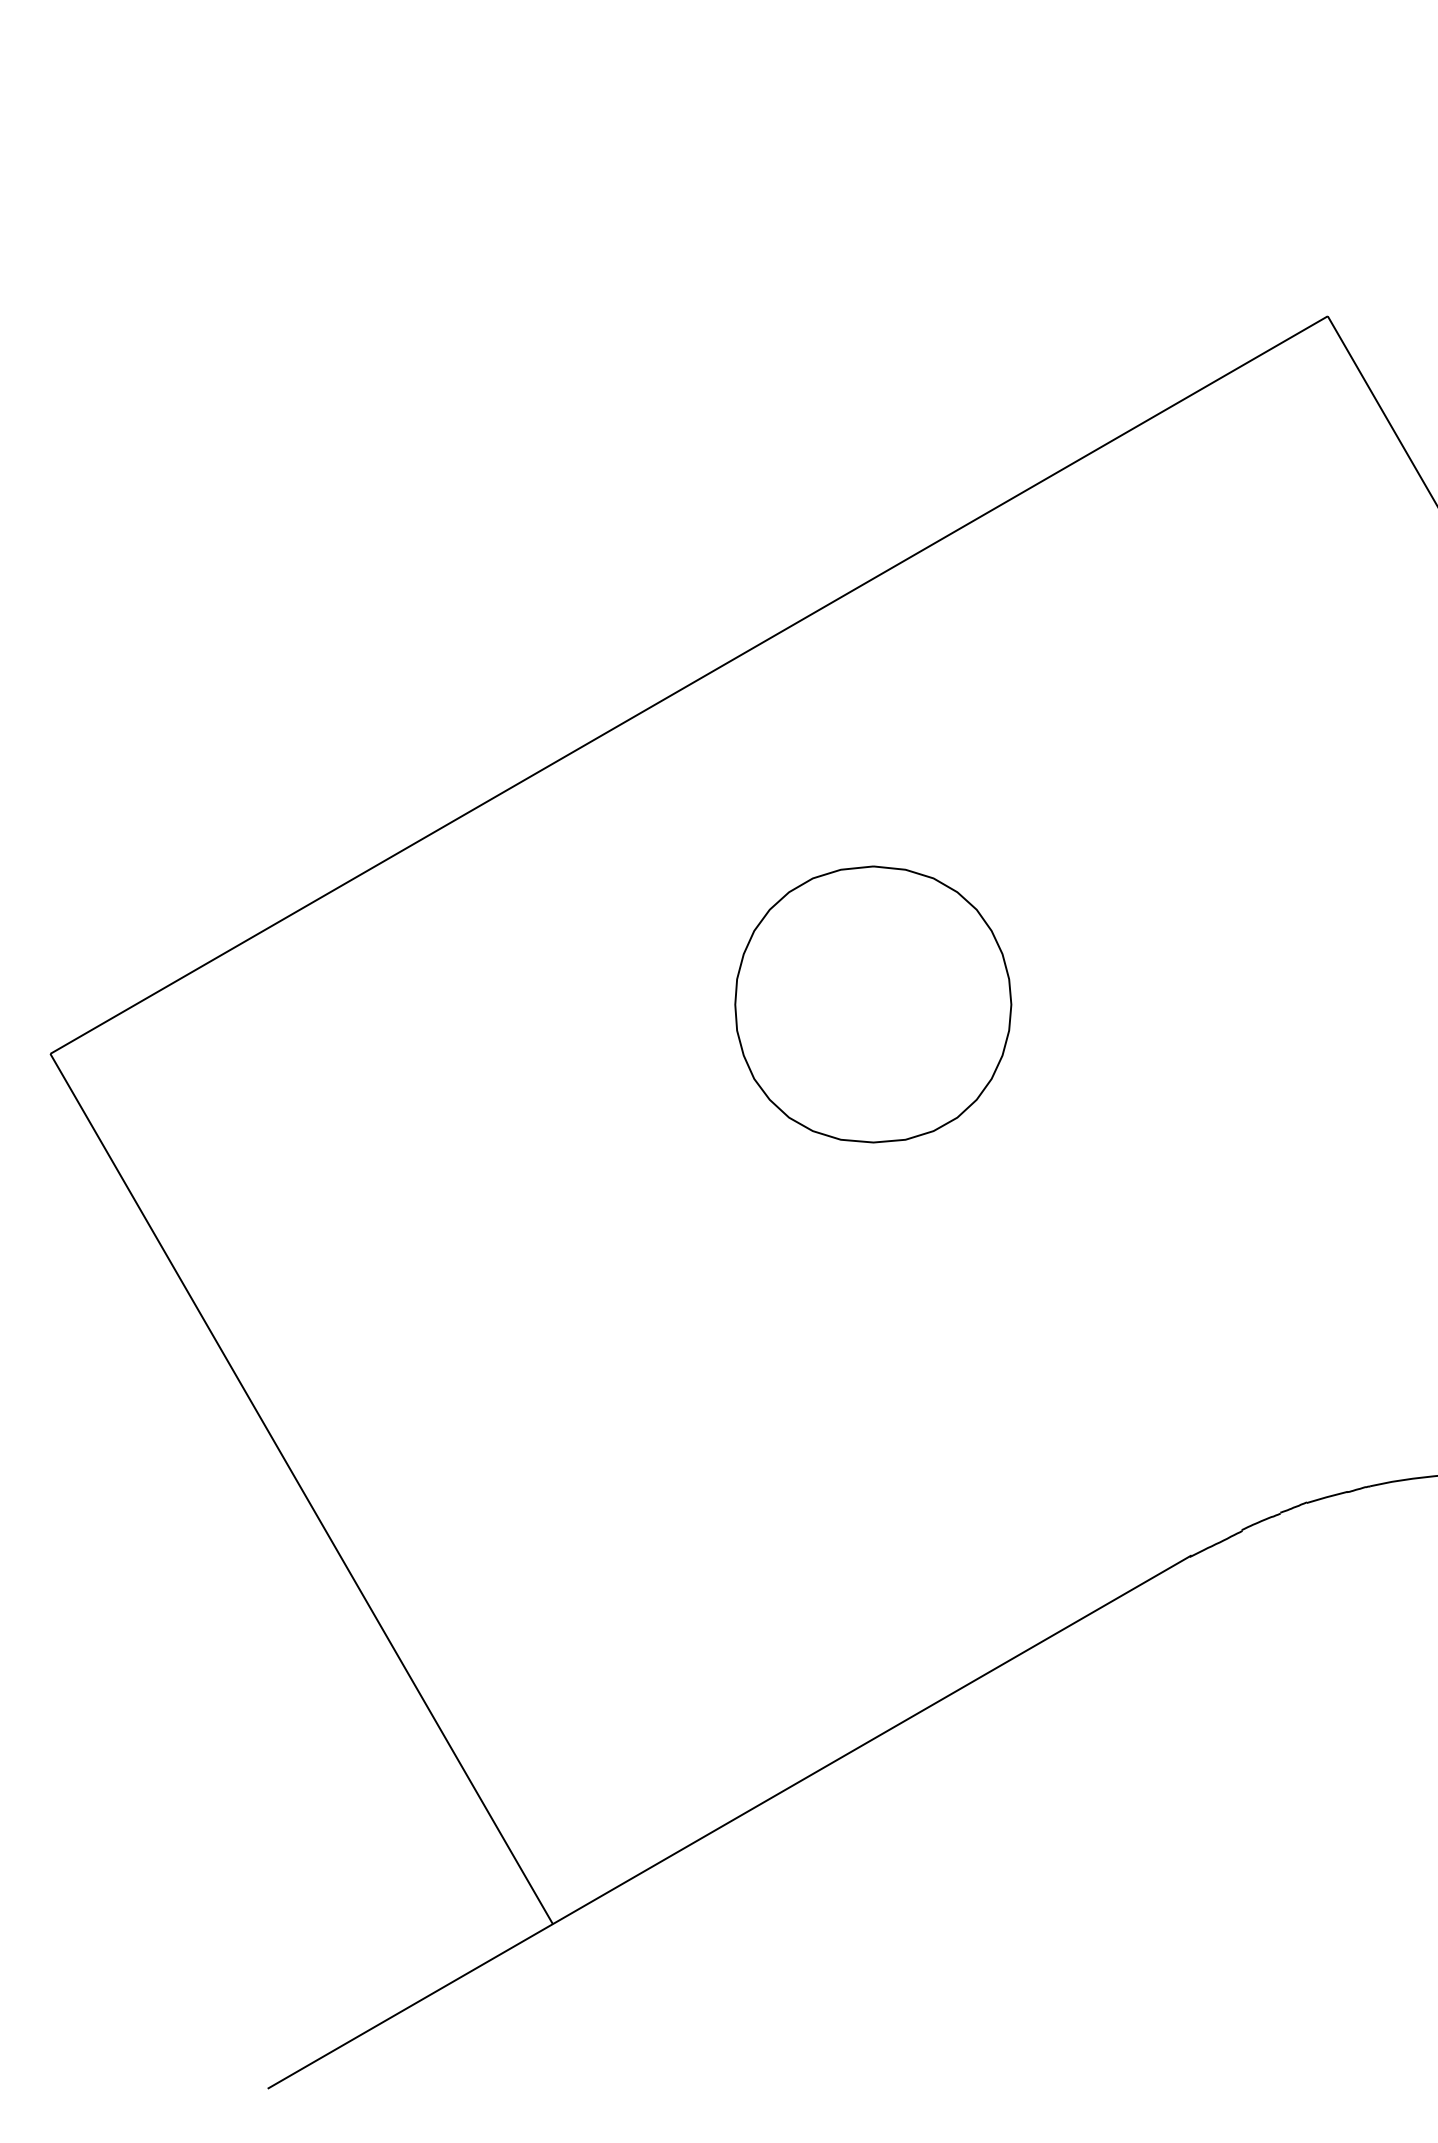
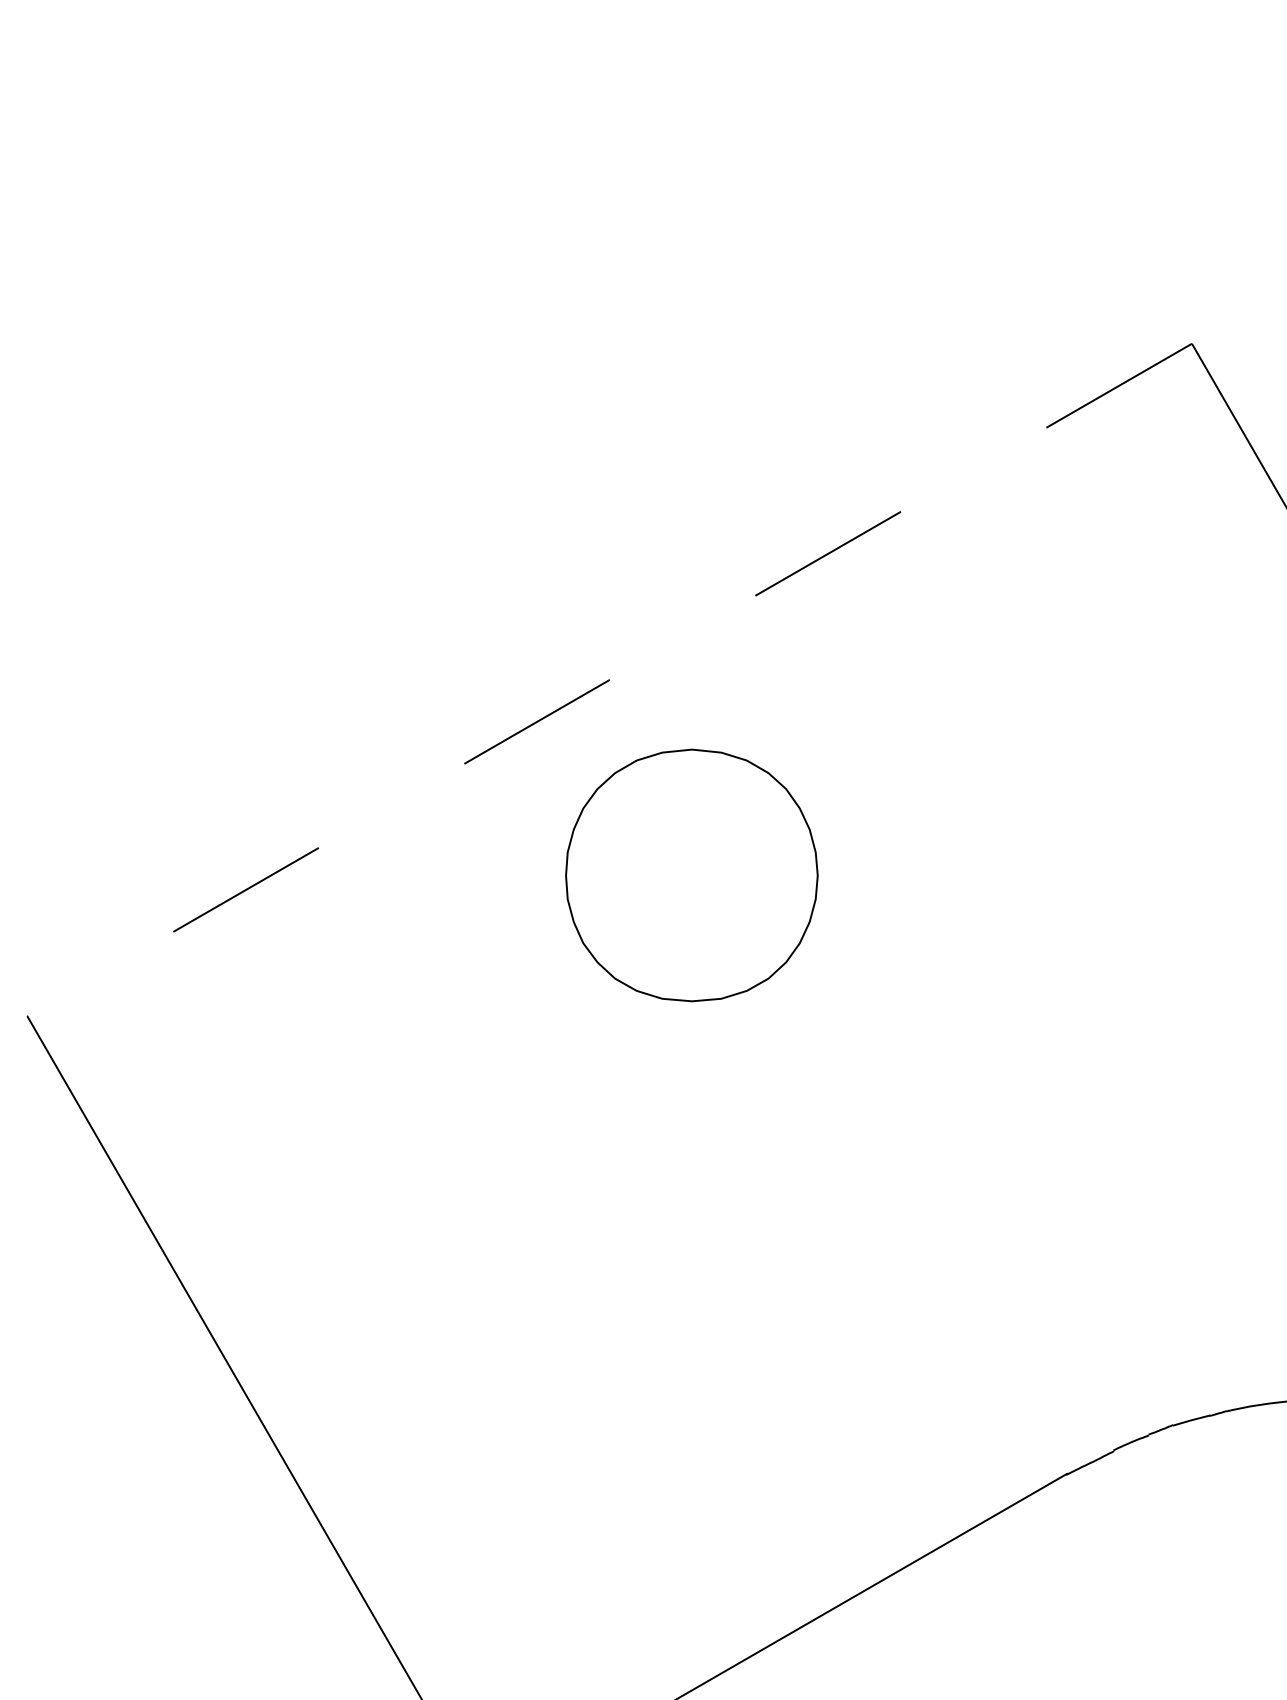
line: (689, 685) -> (610, 680), solid -> dashed
part: (873, 1004) -> (692, 875), moved

